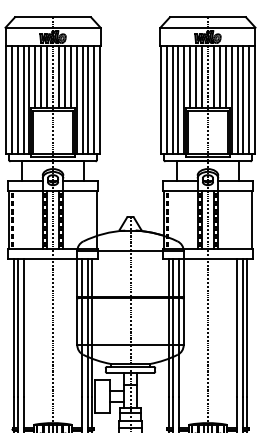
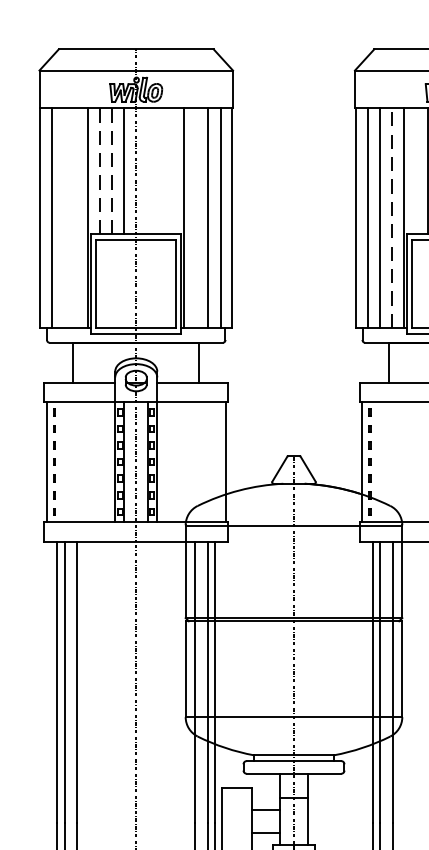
line: (35, 76) -> (100, 169), solid -> dashed
line: (41, 76) -> (112, 169), solid -> dashed
line: (58, 77) -> (147, 171), removed
line: (64, 77) -> (159, 171), removed
line: (70, 77) -> (171, 171), removed
line: (190, 77) -> (416, 171), removed
line: (178, 99) -> (391, 216), solid -> dashed
line: (17, 100) -> (63, 218), removed
line: (23, 100) -> (76, 218), removed
line: (82, 100) -> (196, 218), removed

